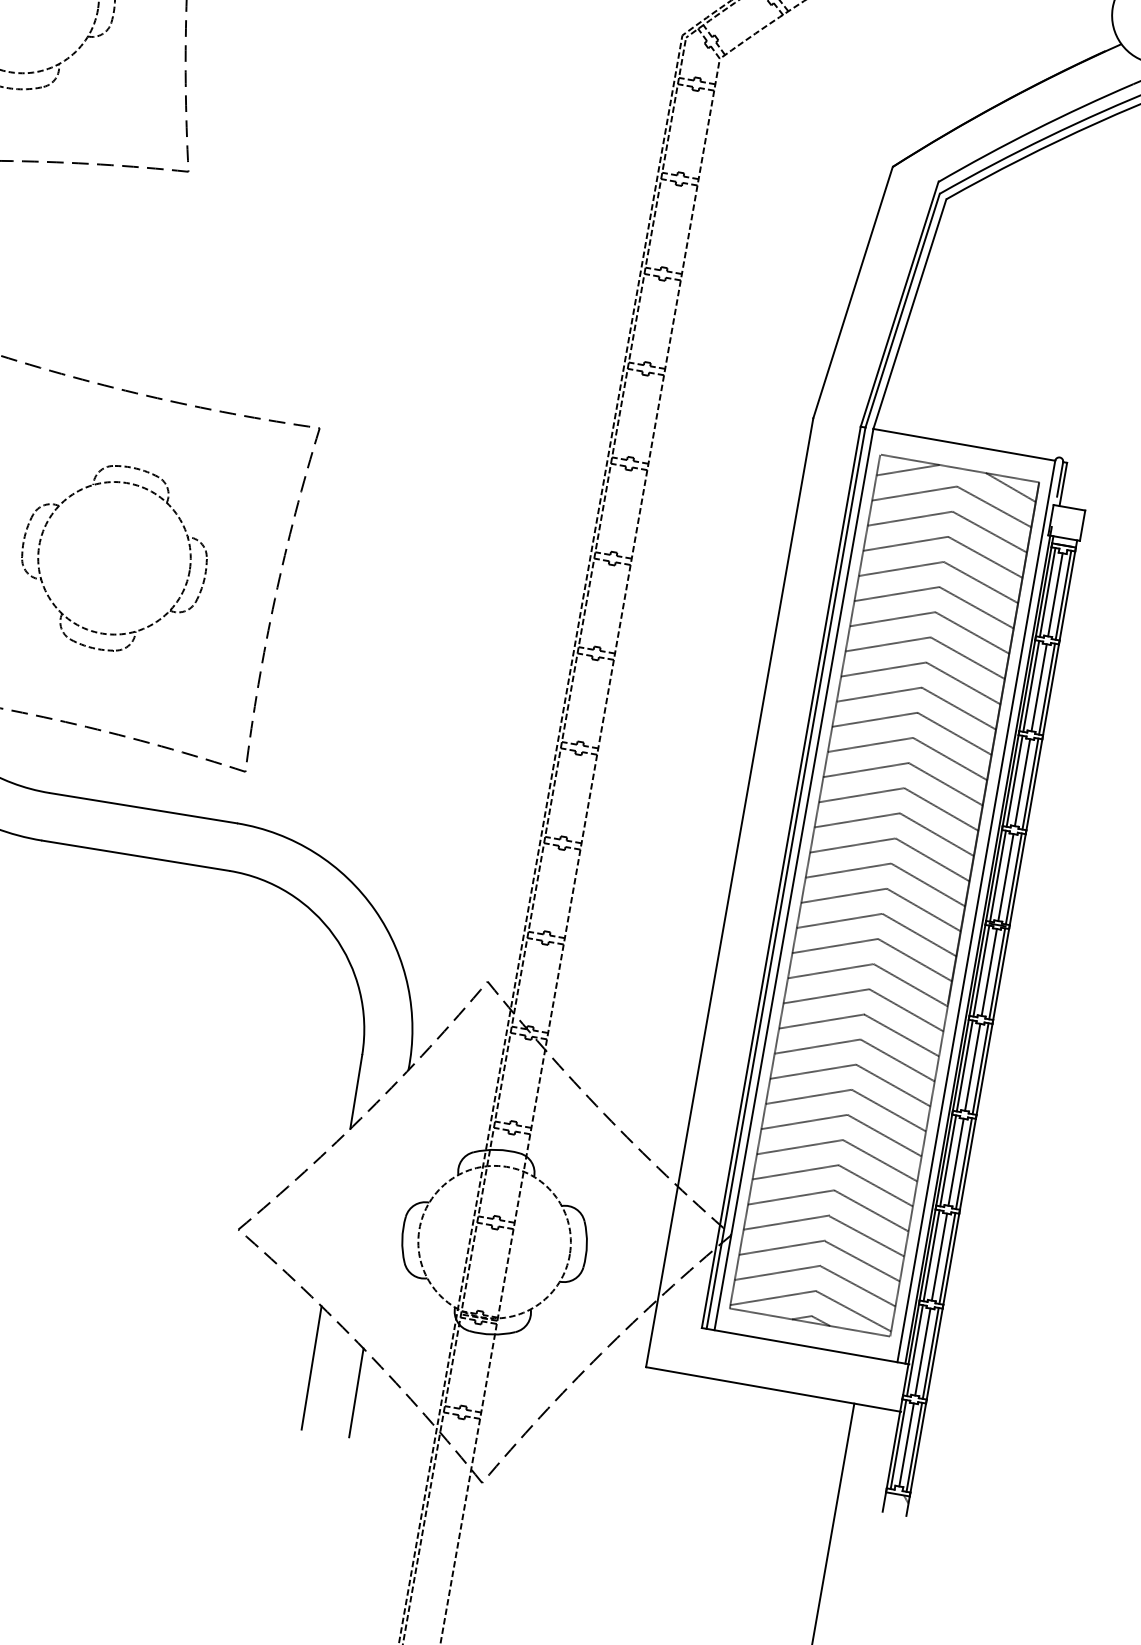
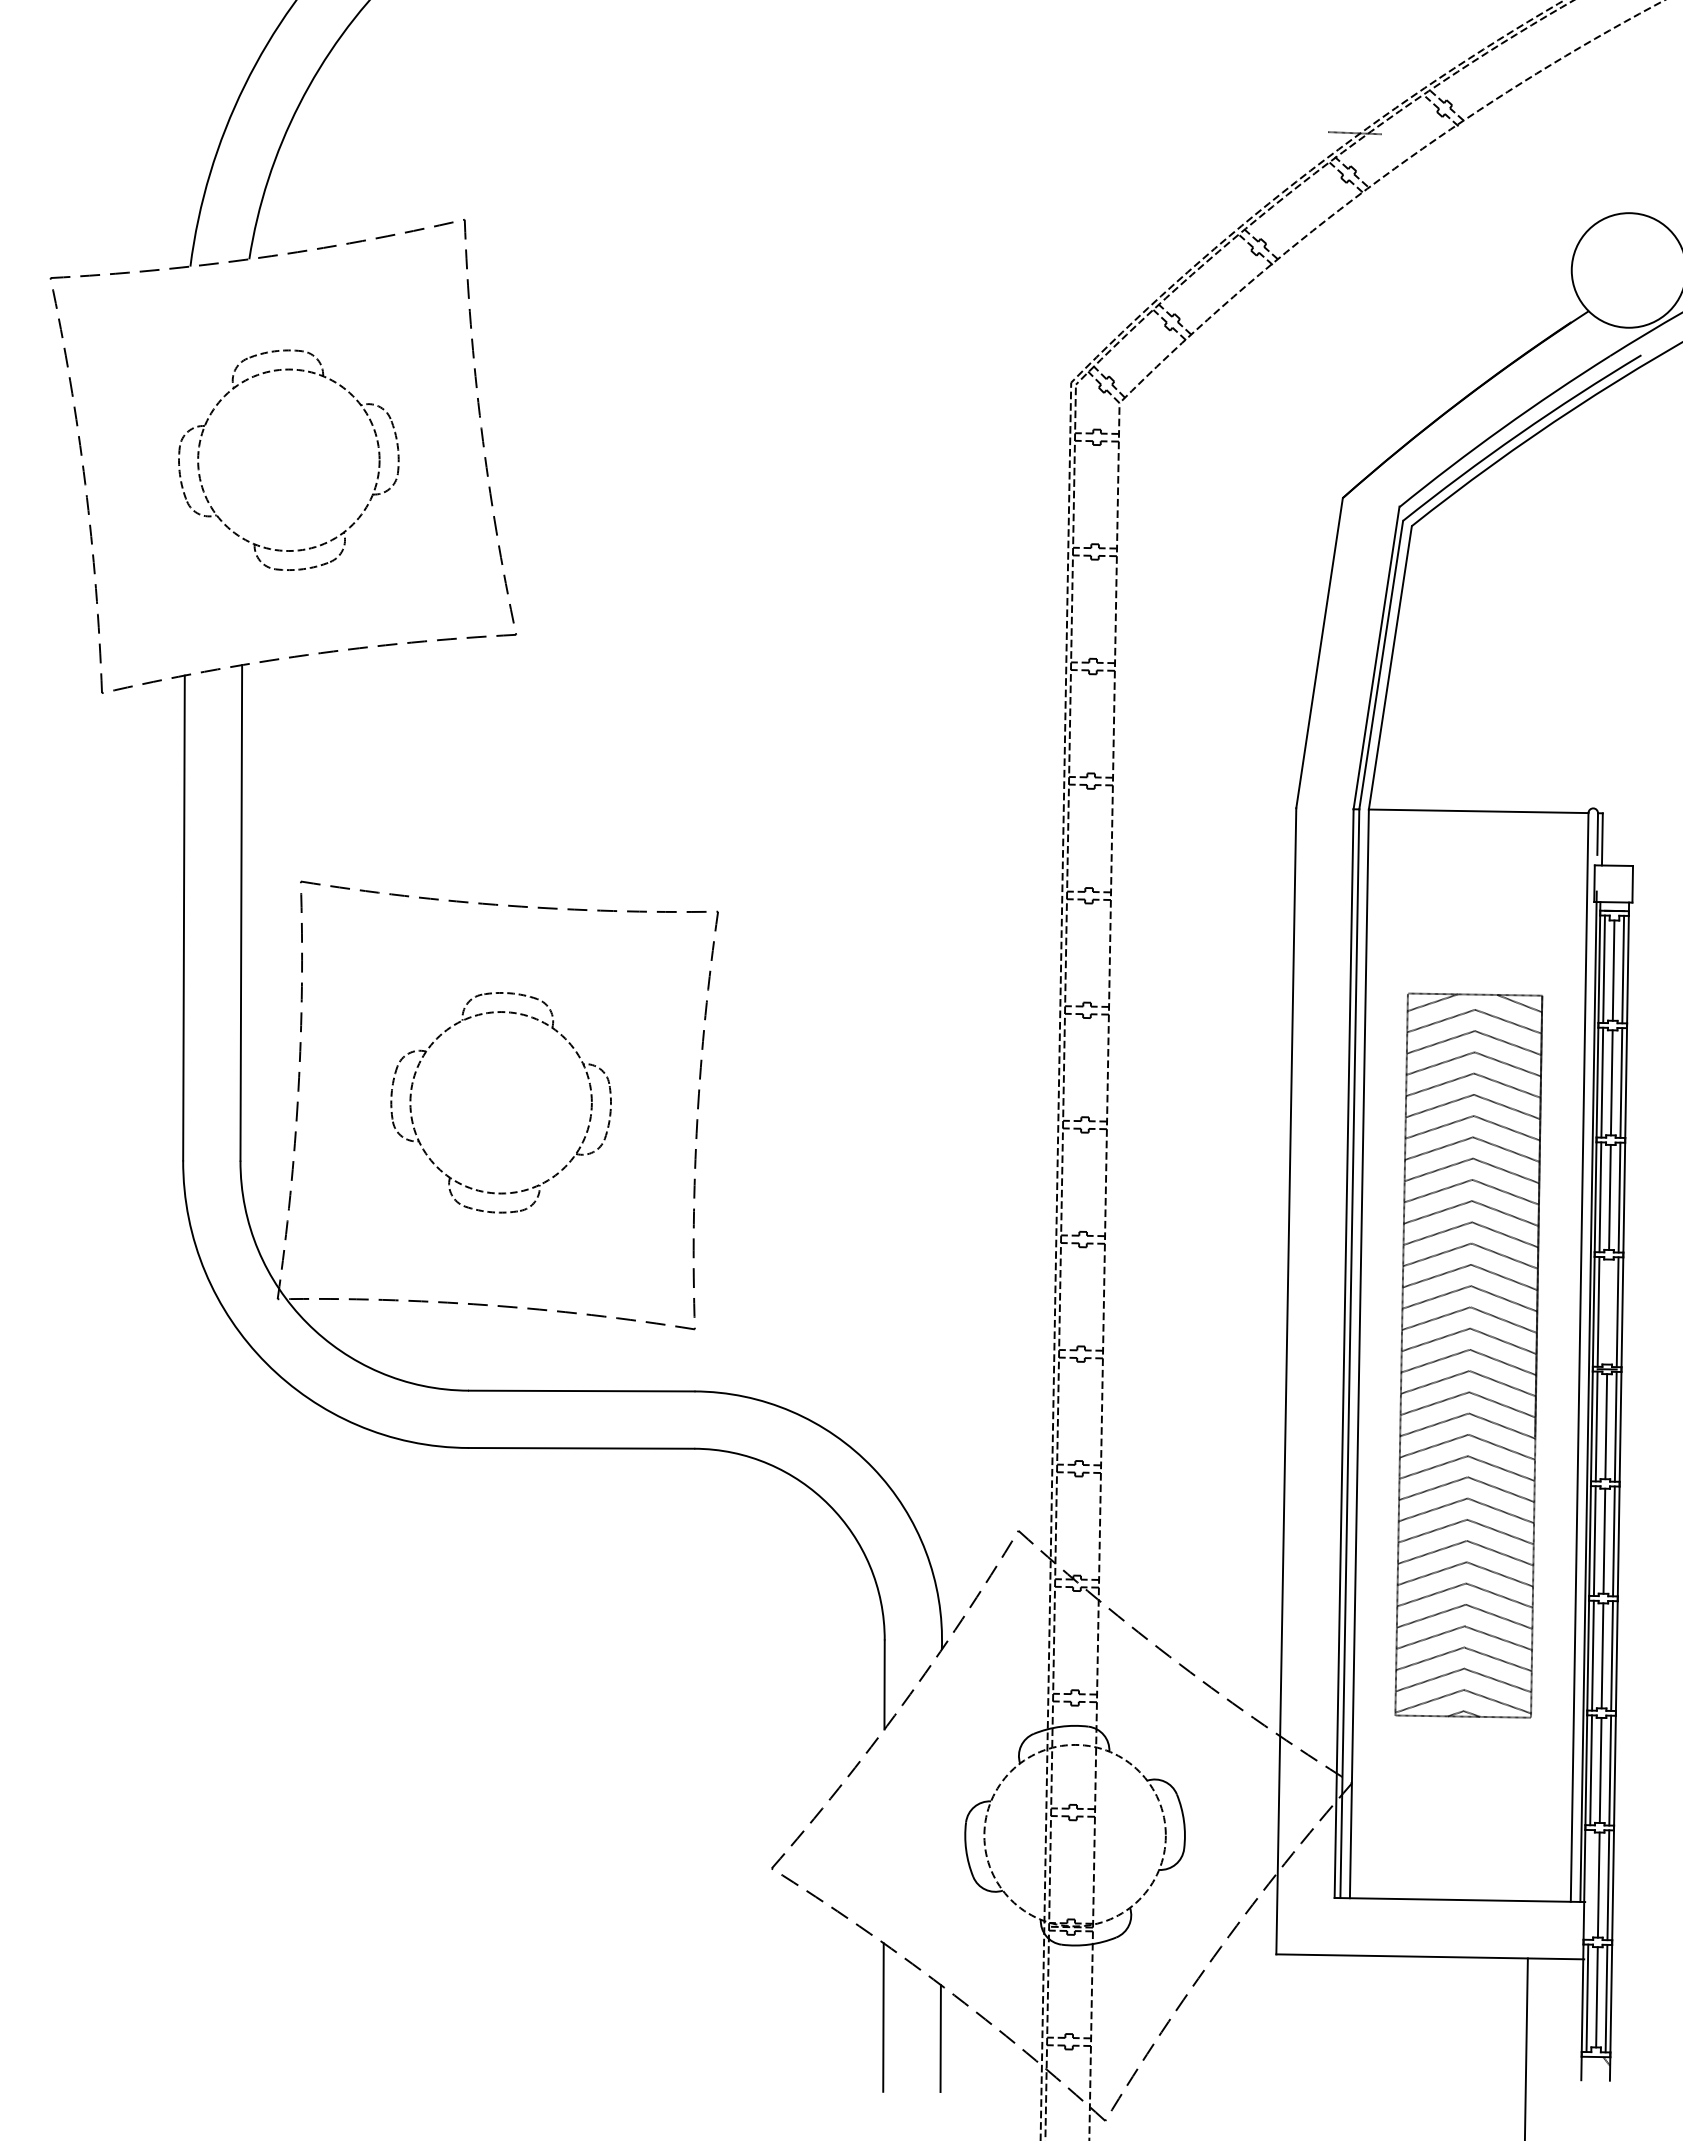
line: (1005, 877) -> (1607, 1311), removed
part: (884, 895) -> (1468, 1355), size x0.7
line: (915, 1350) -> (1589, 1884), removed

